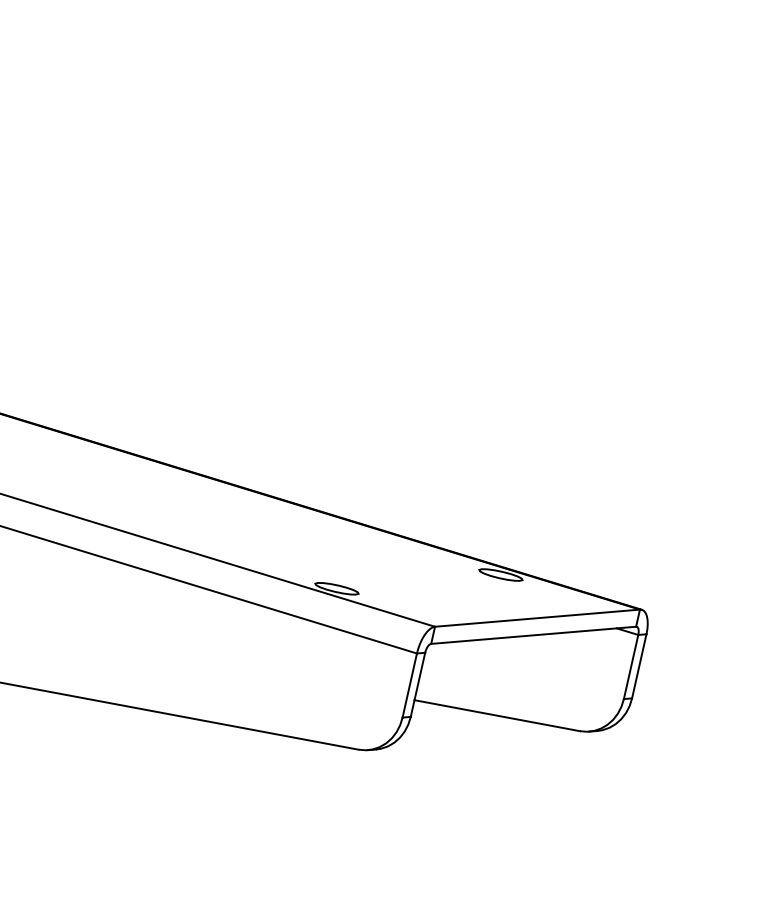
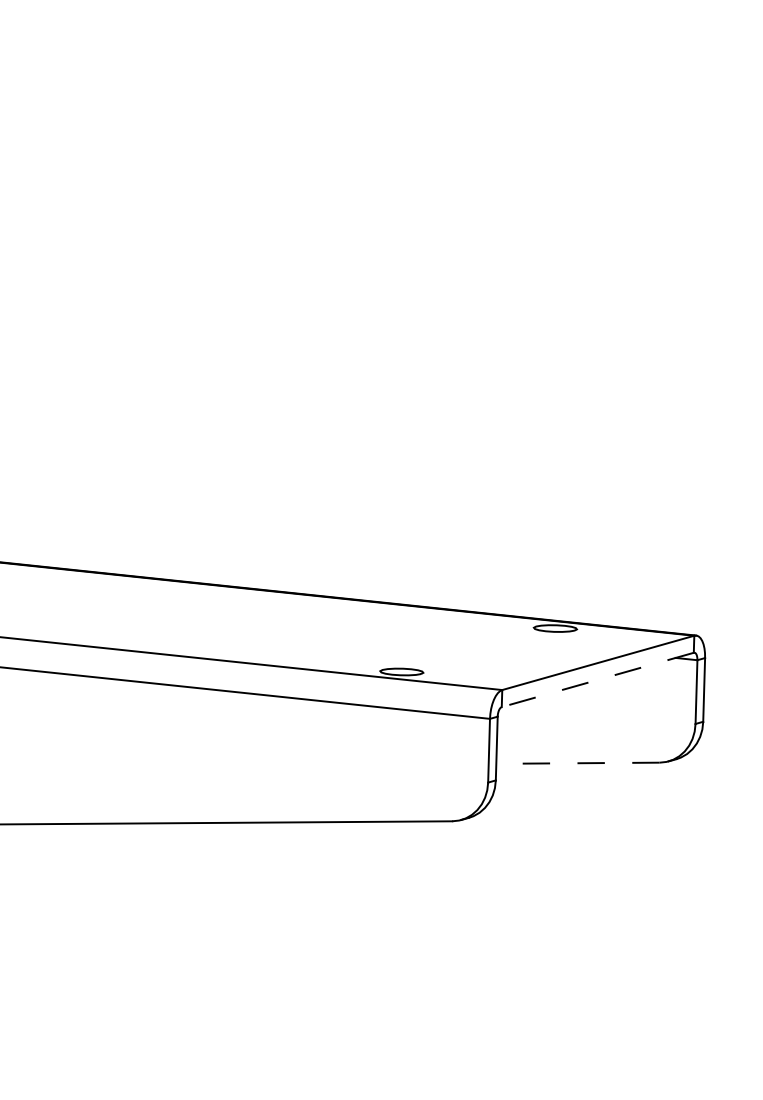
line: (533, 634) -> (597, 679), solid -> dashed
line: (496, 715) -> (577, 763), solid -> dashed

